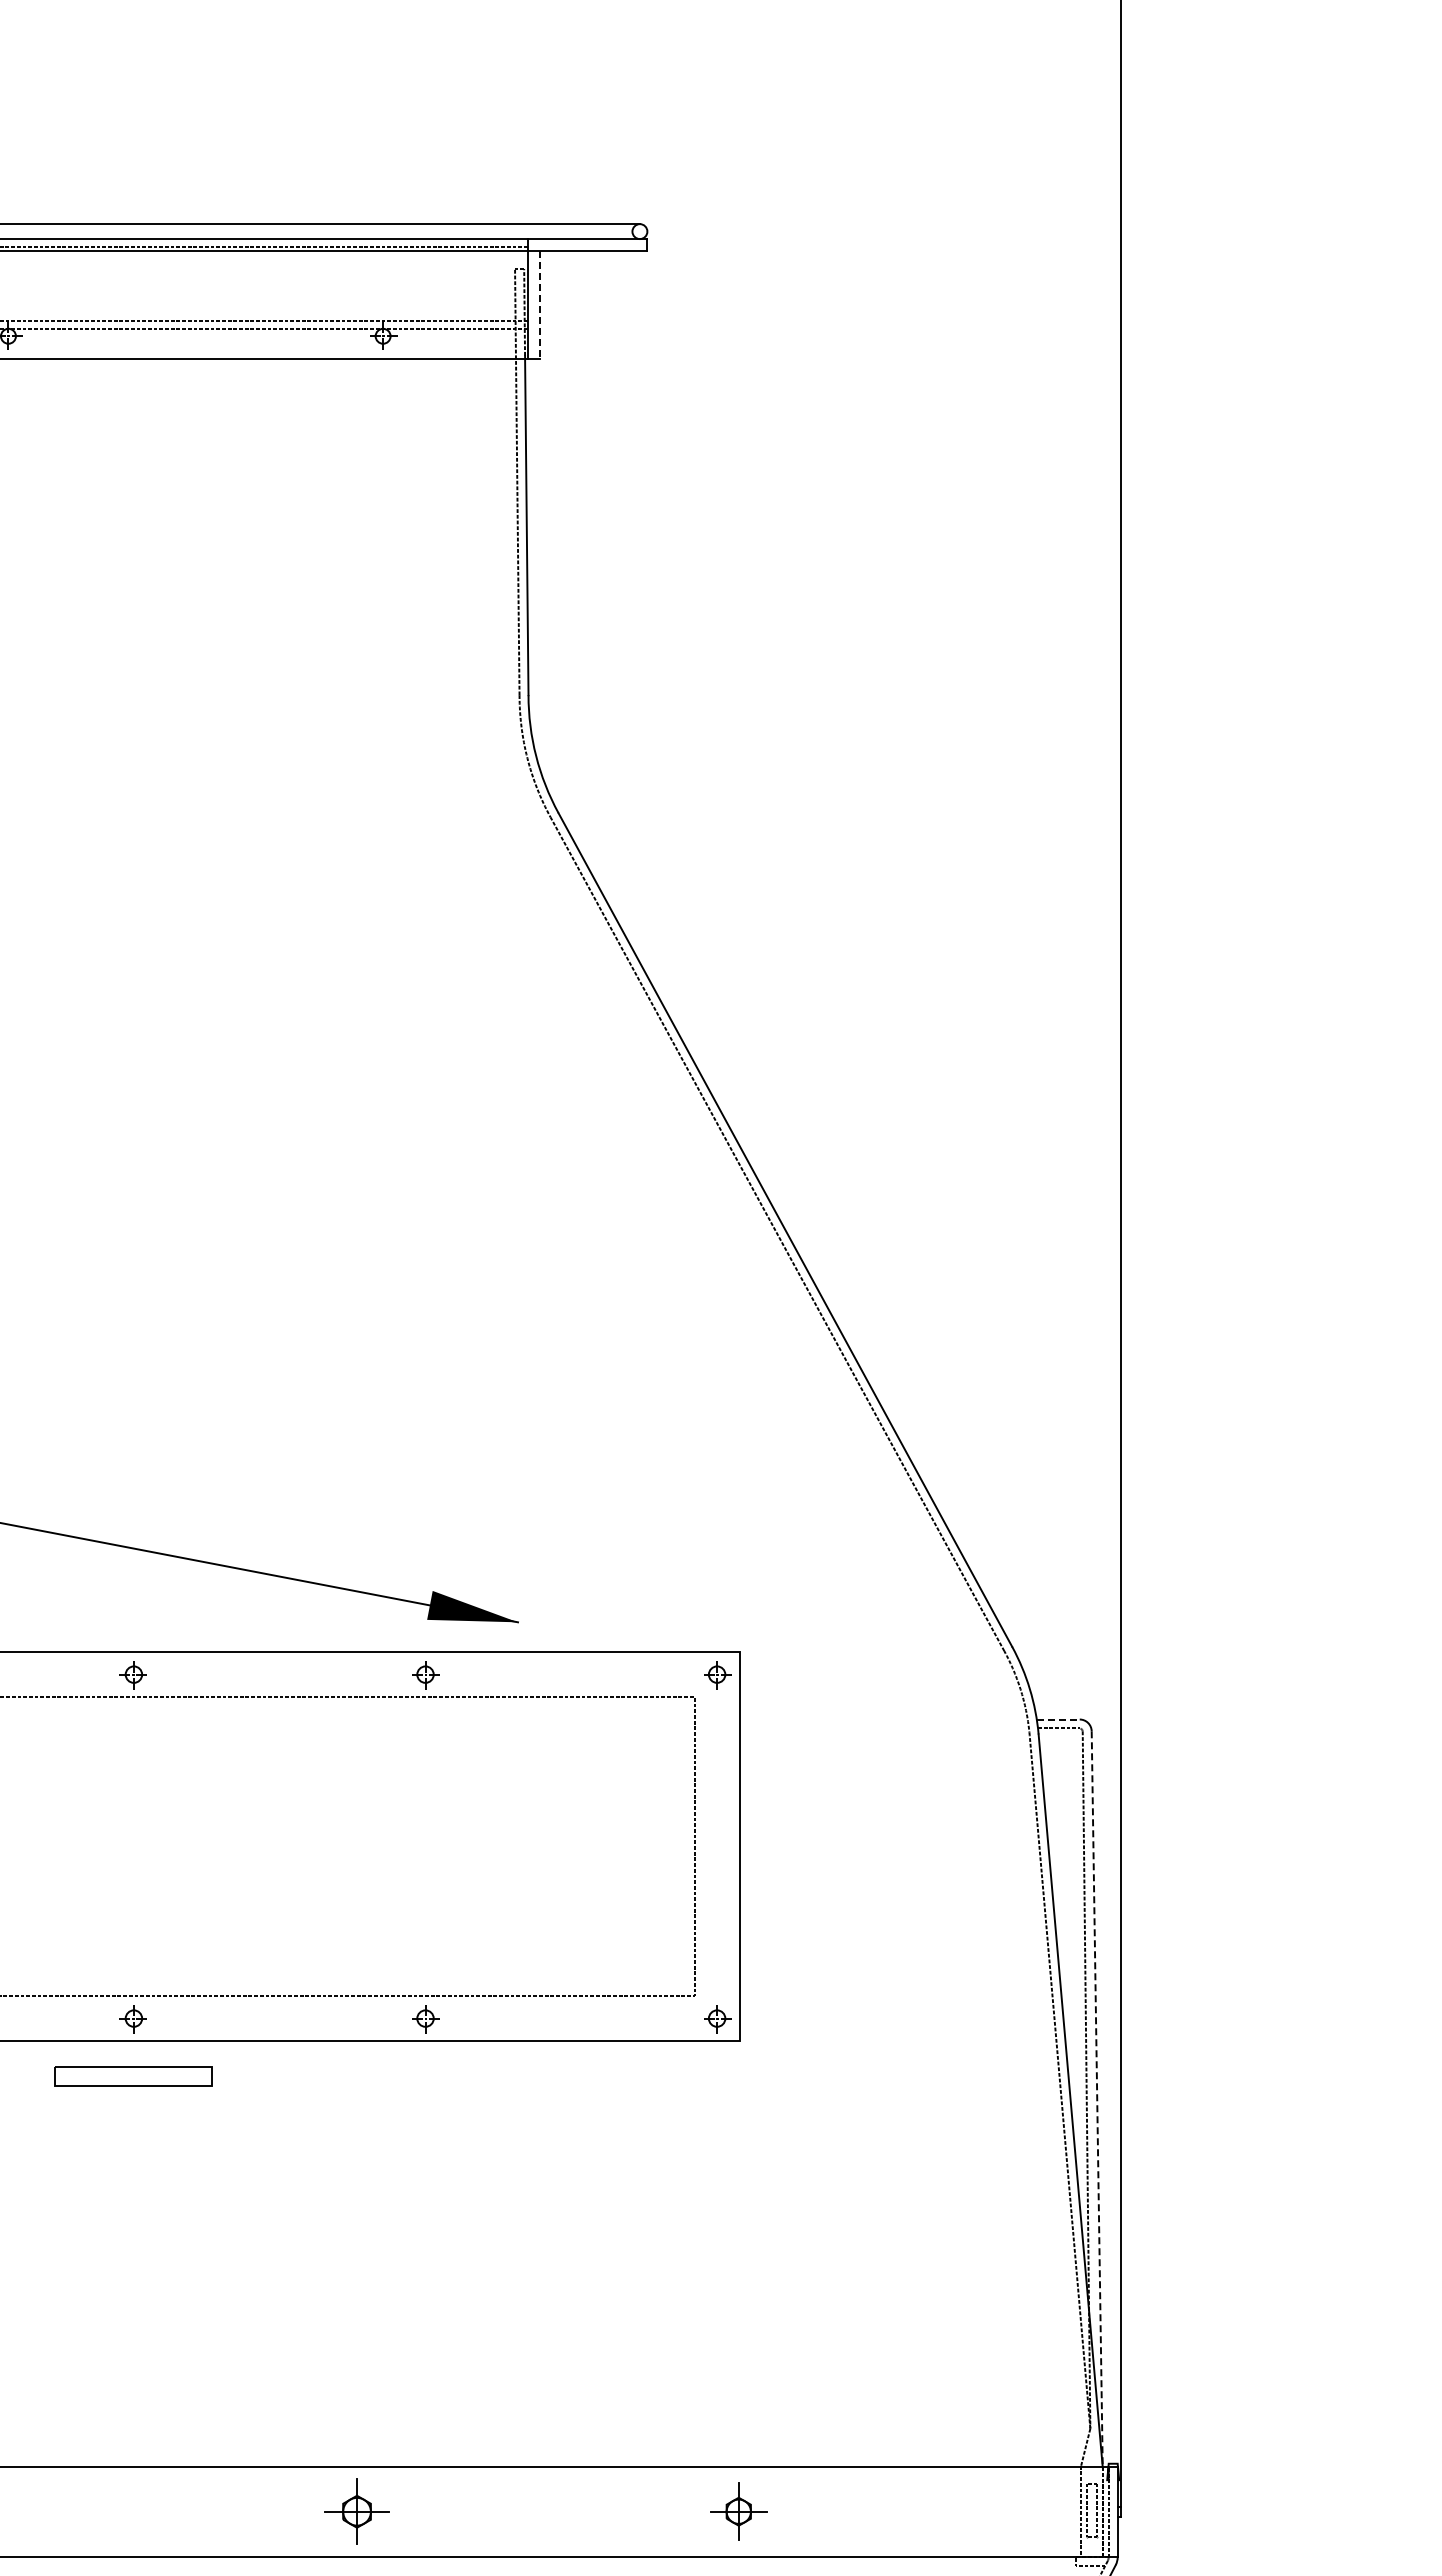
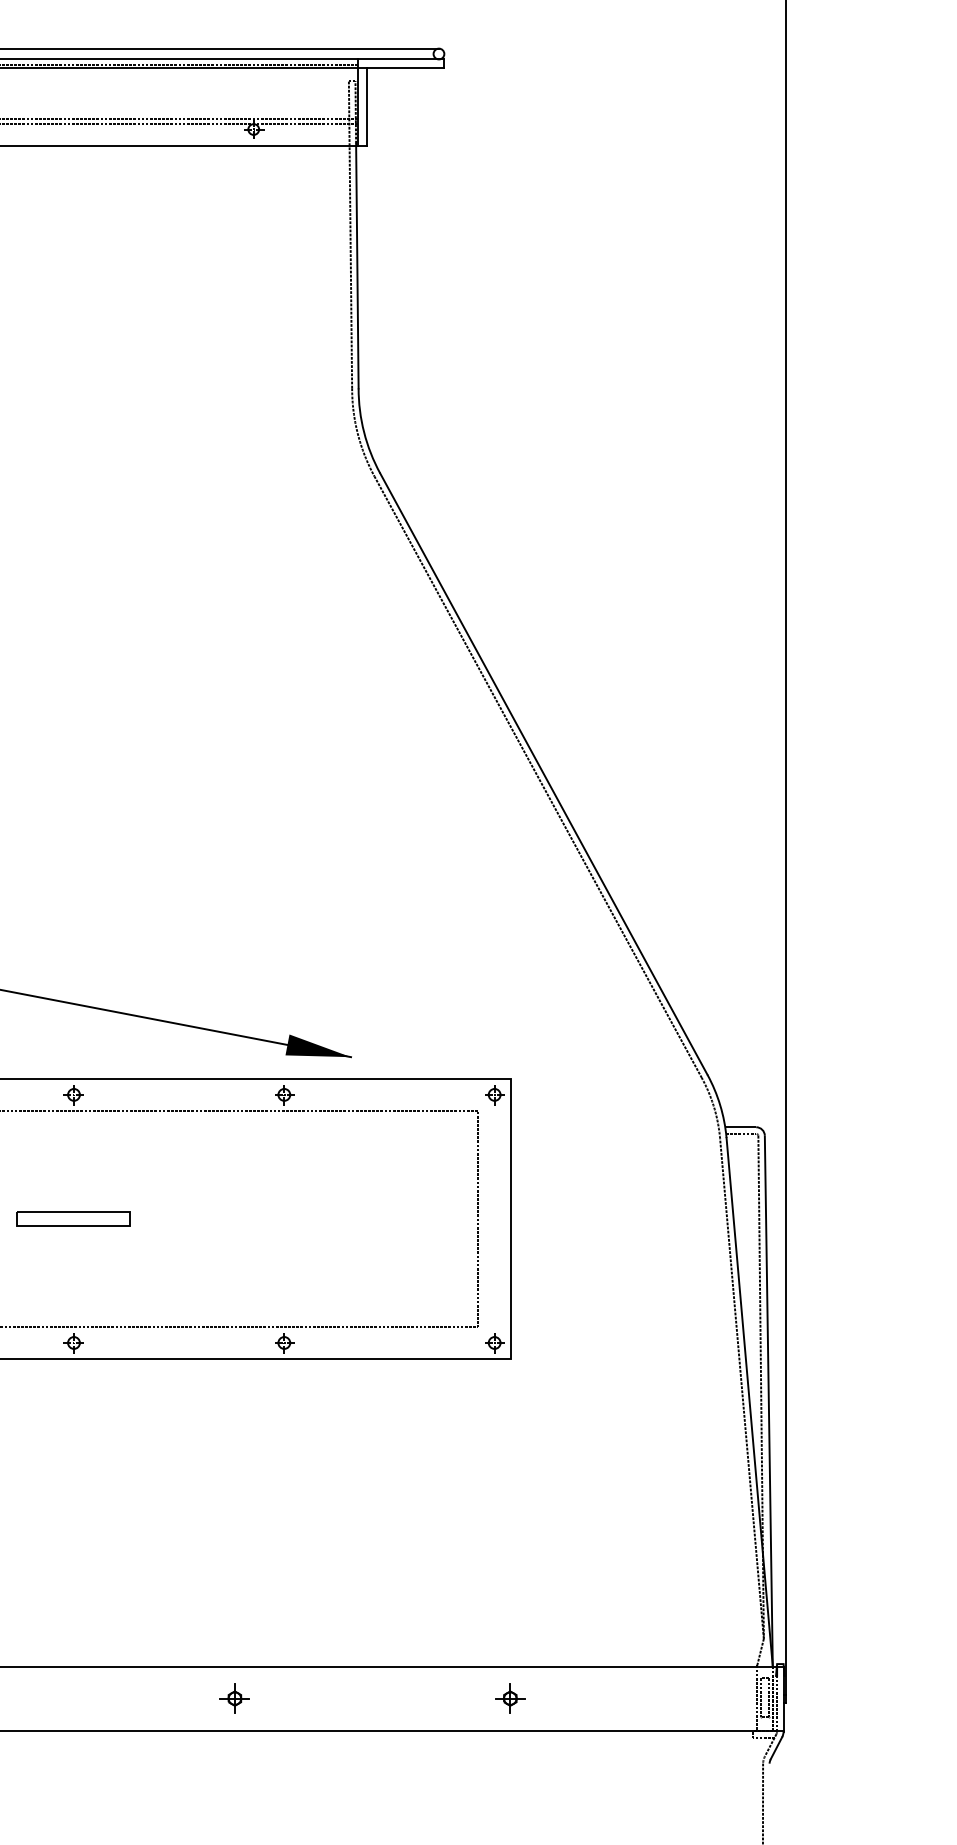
line: (539, 304) -> (366, 106), dashed -> solid
line: (1058, 1719) -> (740, 1127), dashed -> solid
part: (133, 2076) -> (73, 1218), moved
line: (1097, 2099) -> (769, 1401), dashed -> solid
part: (356, 2511) -> (234, 1698), size x0.62
part: (738, 2511) -> (510, 1698), size x0.71

